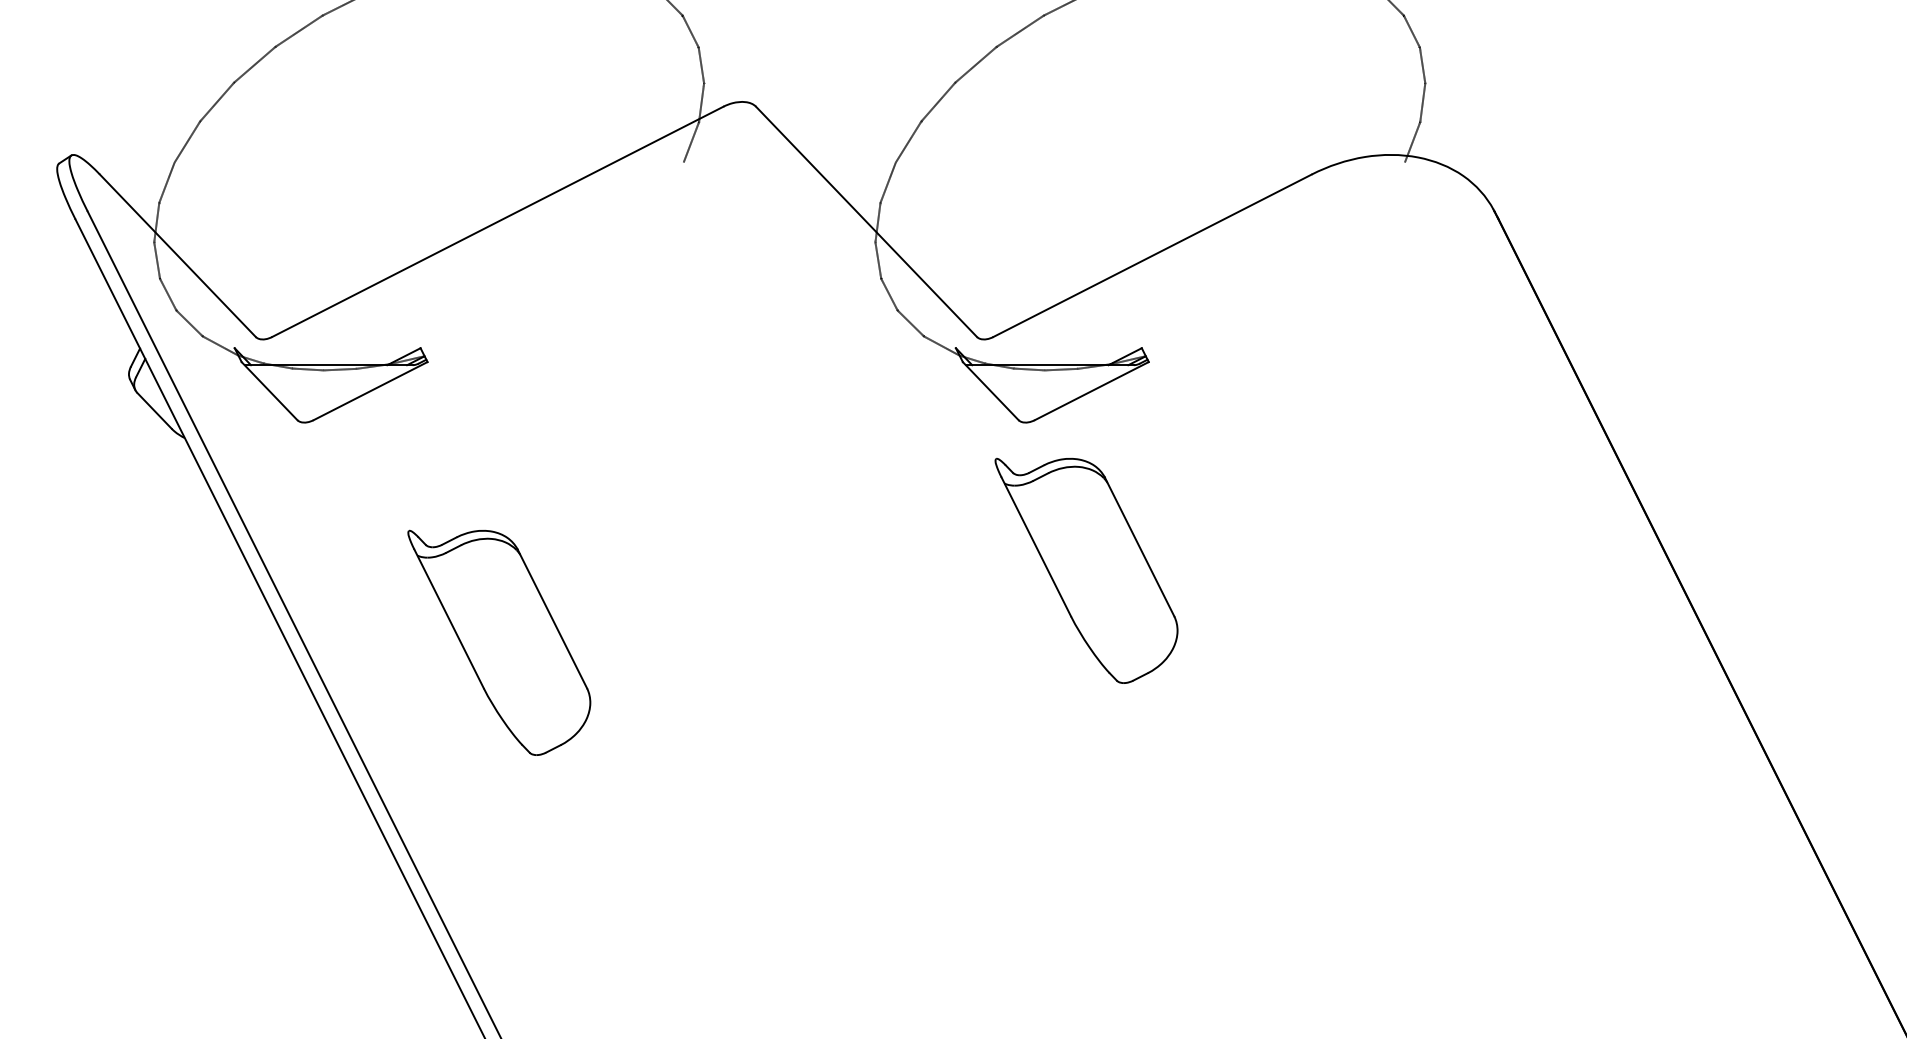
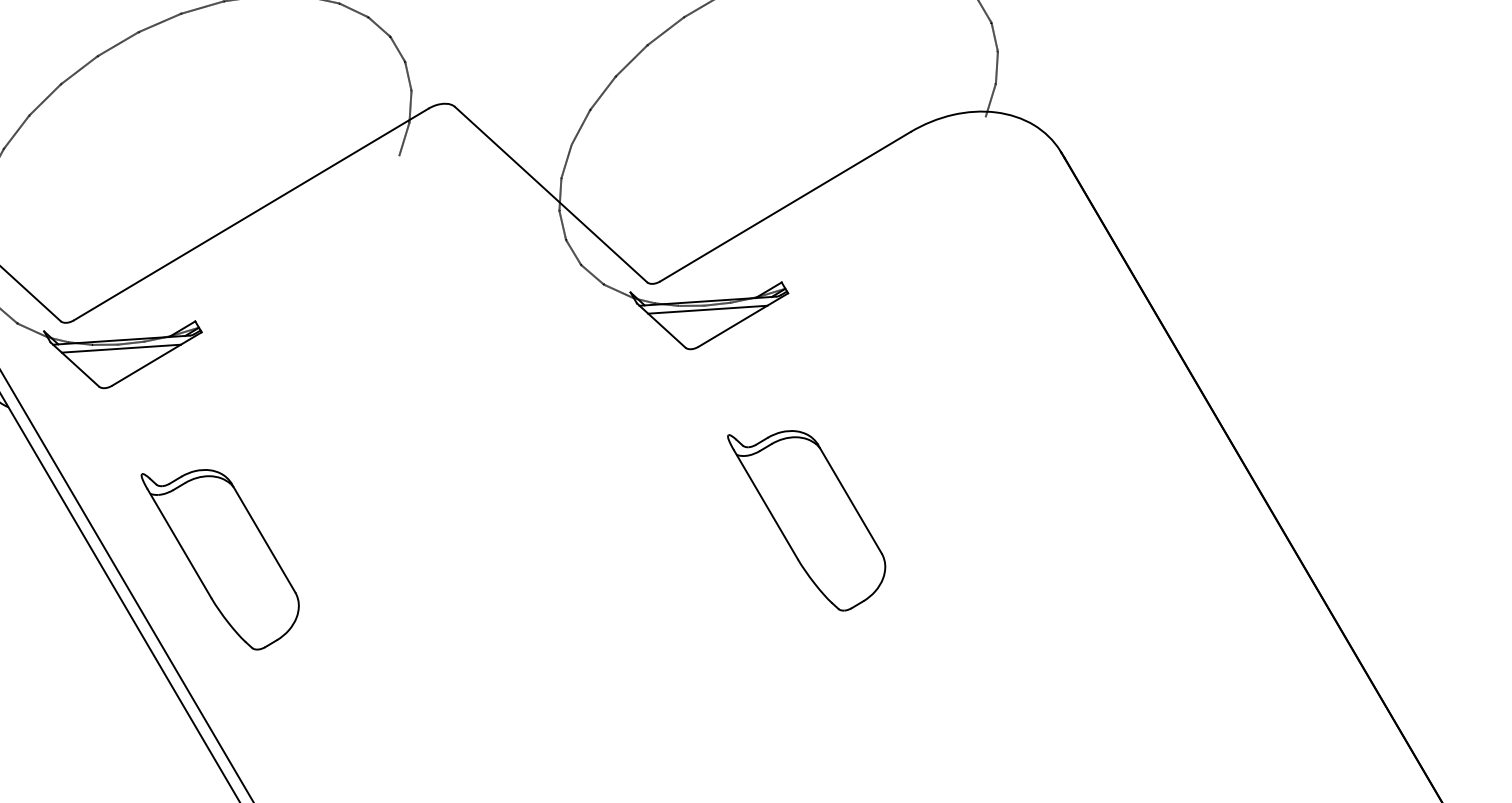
line: (327, 375) -> (121, 348), added
line: (1048, 375) -> (707, 309), added
part: (1086, 570) -> (807, 521), moved
part: (499, 642) -> (221, 560), moved

